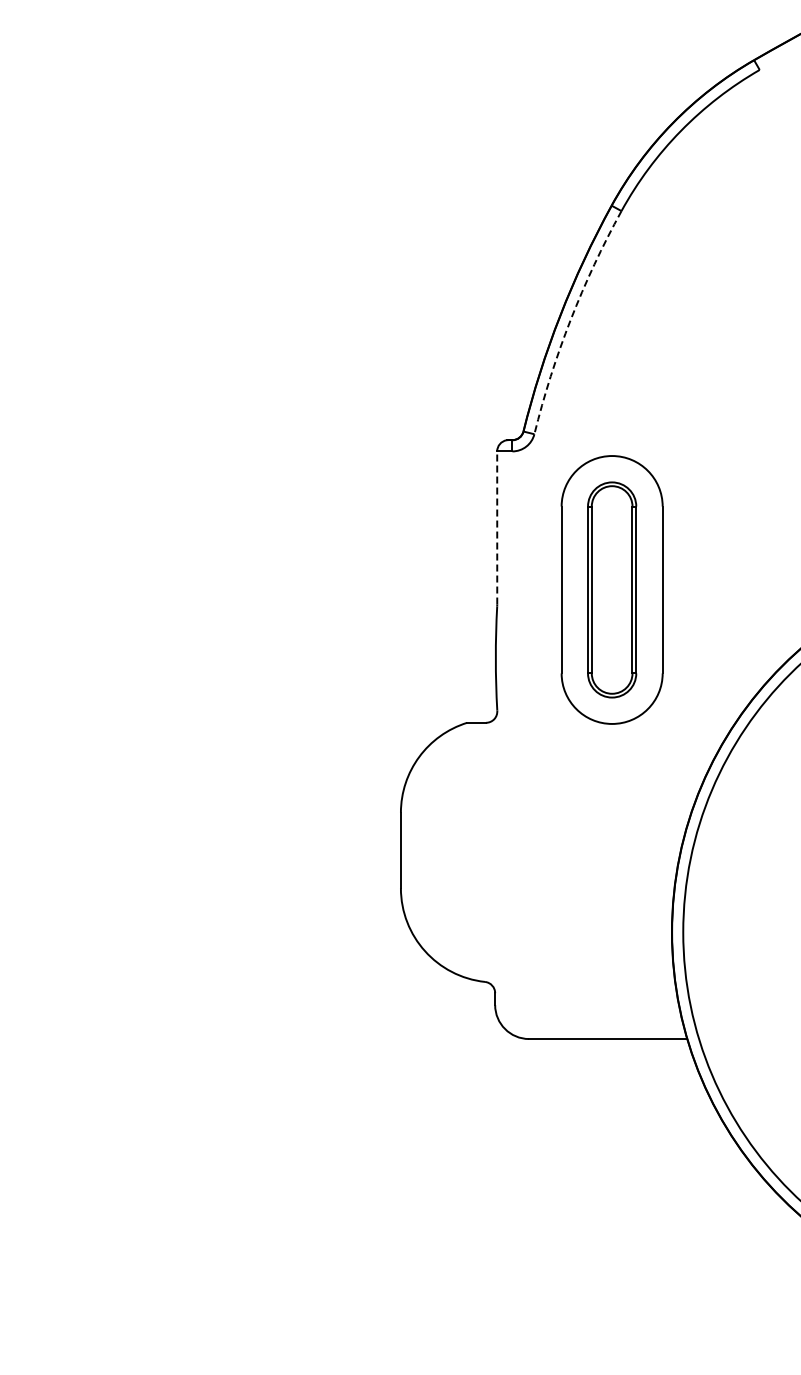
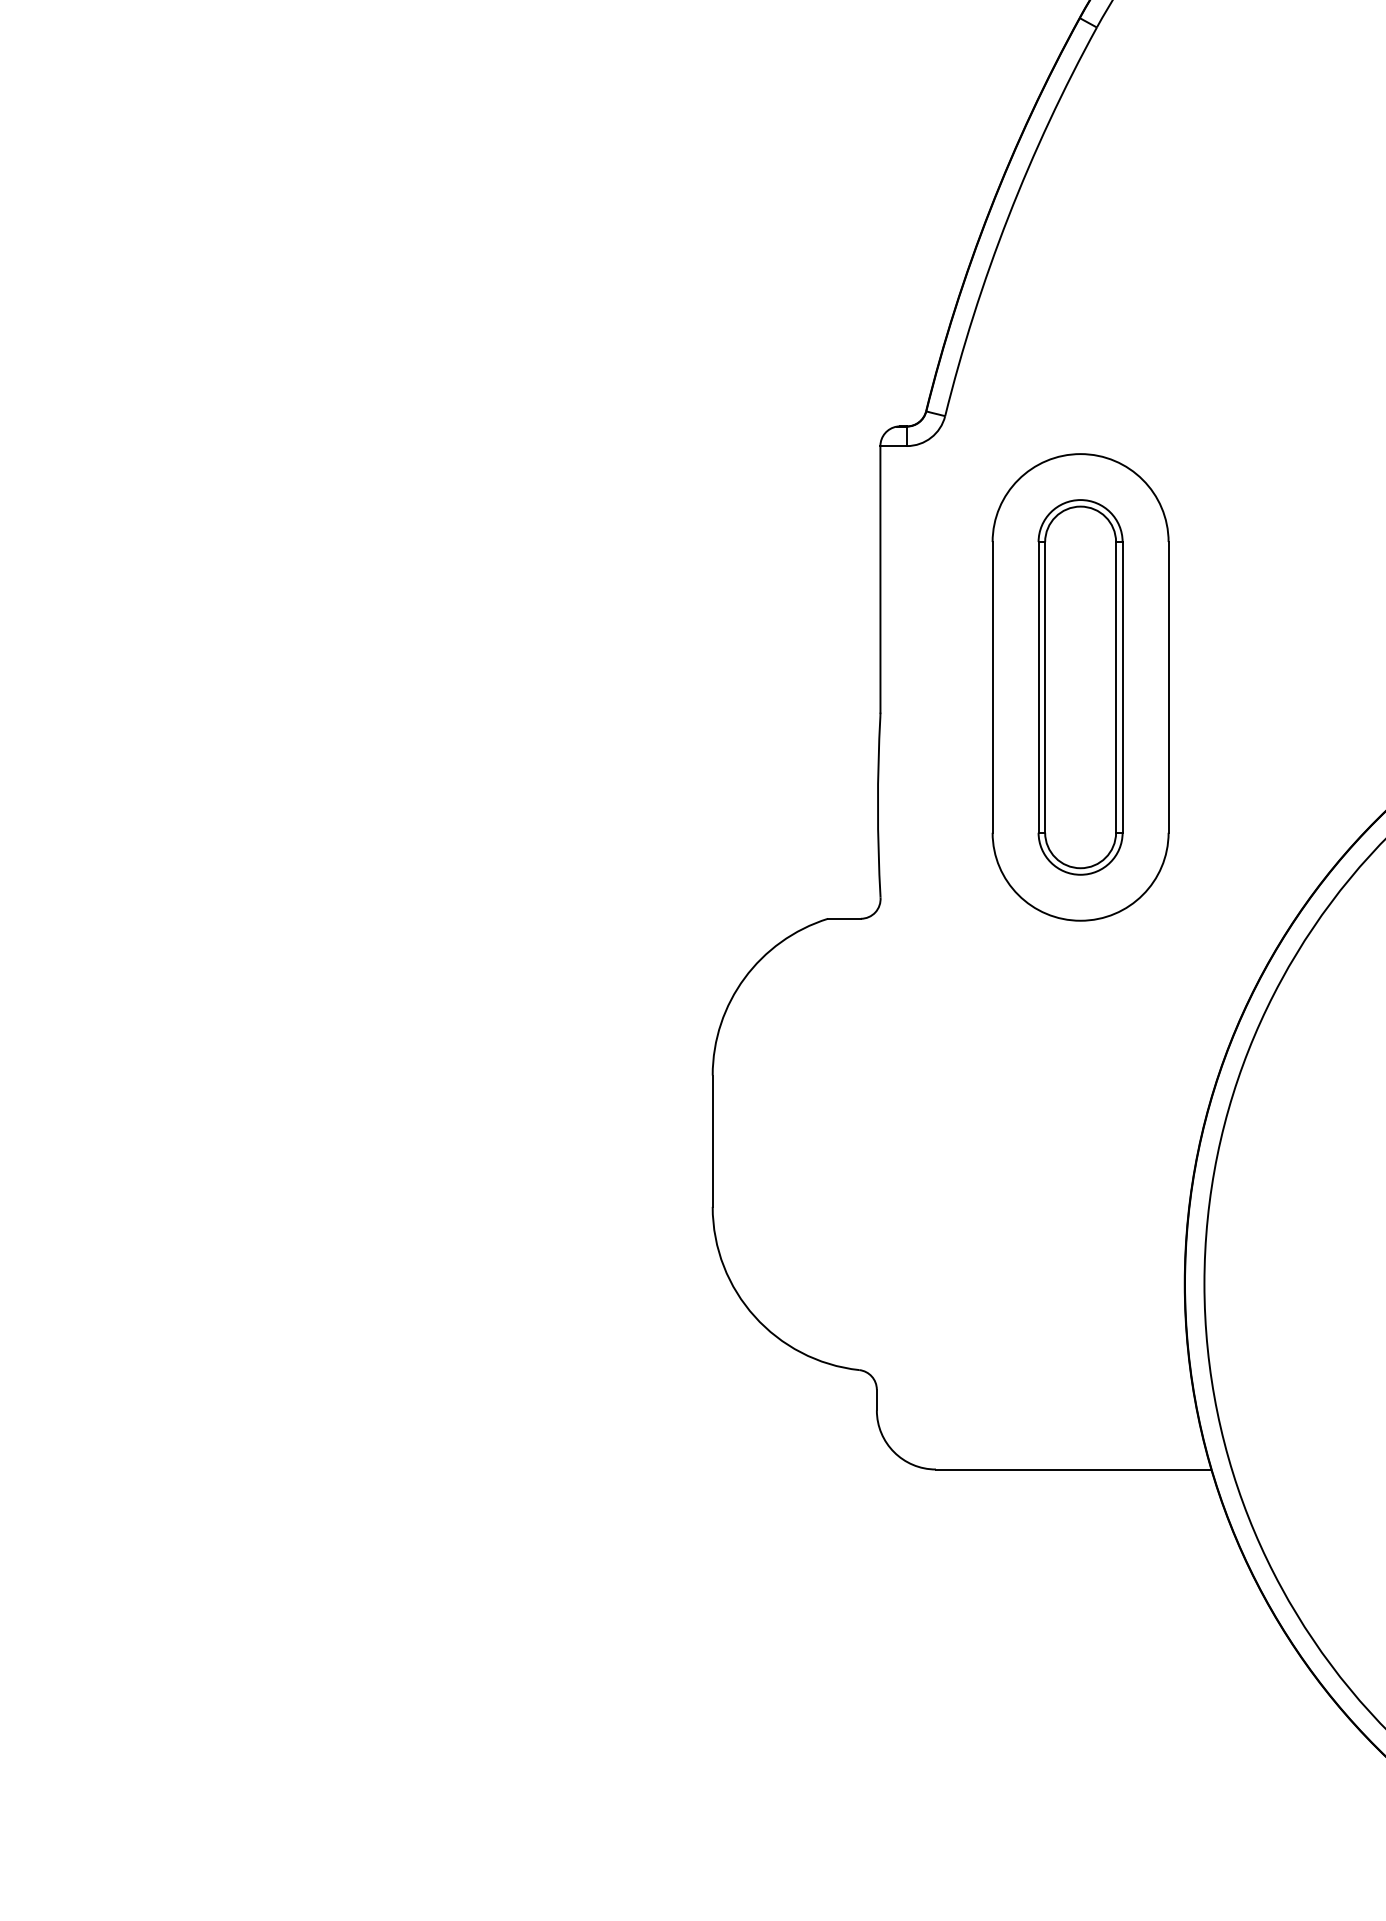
arc: (570, 319) -> (1008, 216), dashed -> solid
line: (497, 527) -> (880, 578), dashed -> solid

